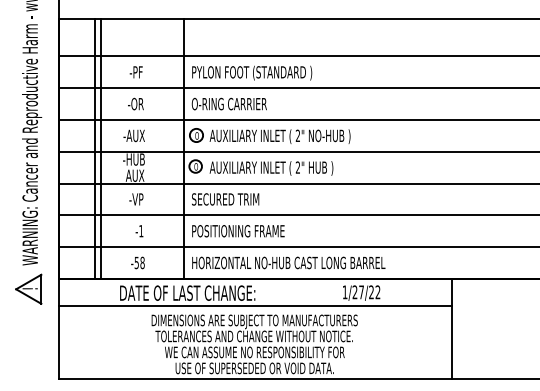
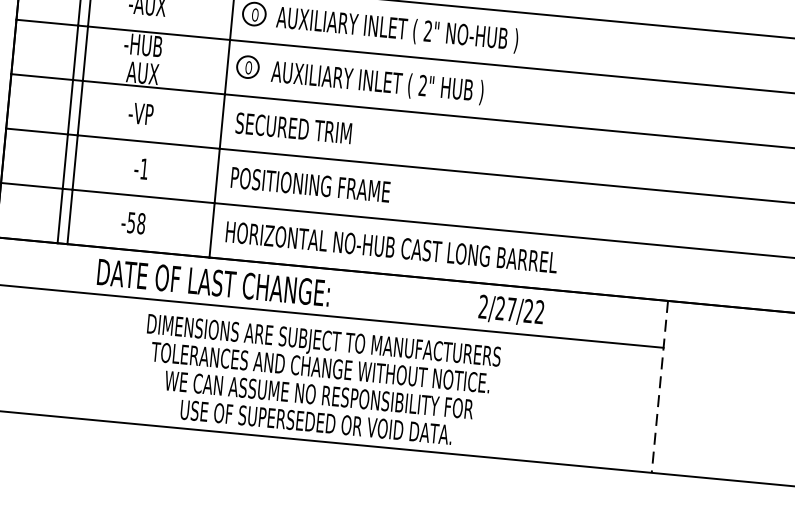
text: (344, 291) -> (482, 305), 1/27/22 -> 2/27/22
line: (451, 329) -> (659, 387), solid -> dashed

